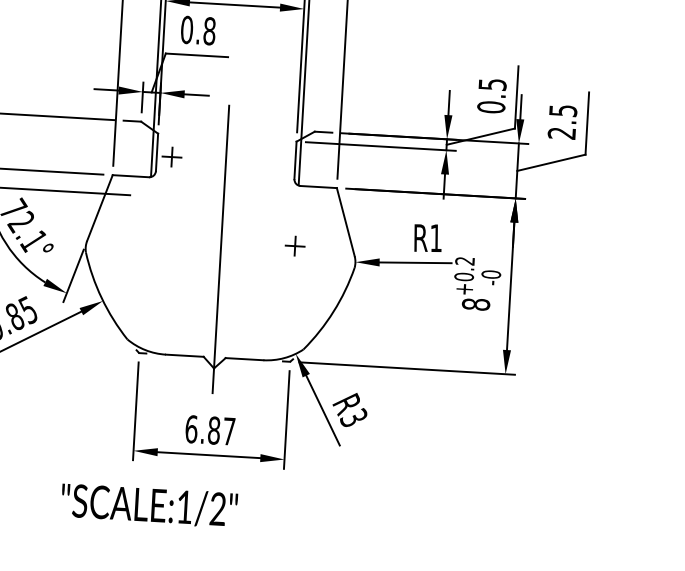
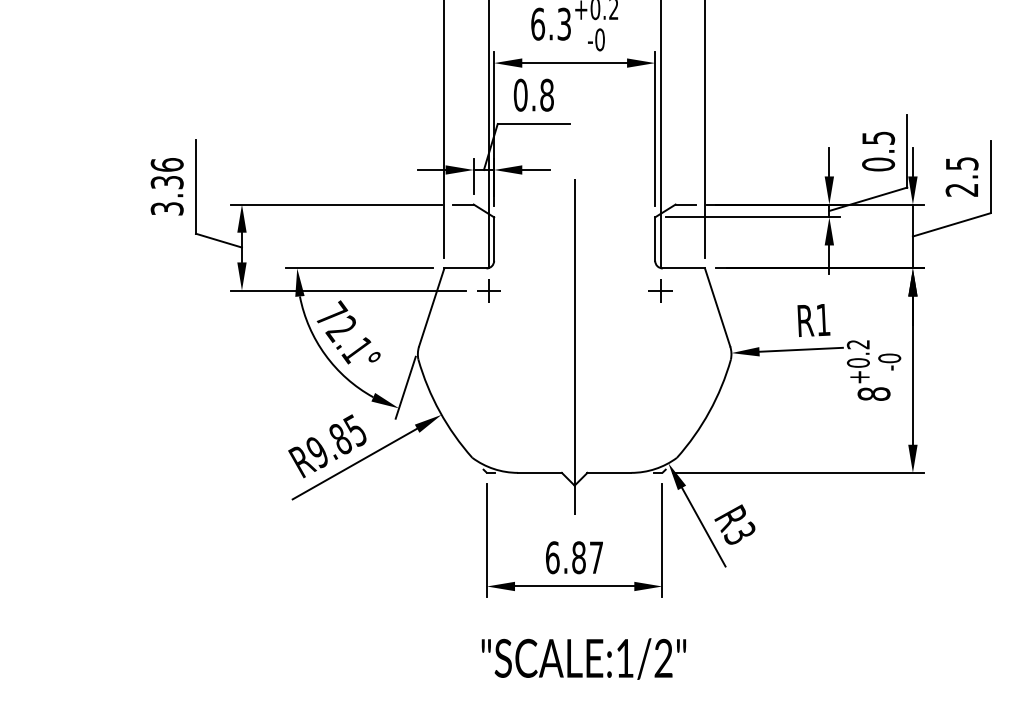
part: (171, 157) -> (488, 290), moved
part: (295, 246) -> (660, 290), moved
text: (149, 505) -> (583, 658), moved

